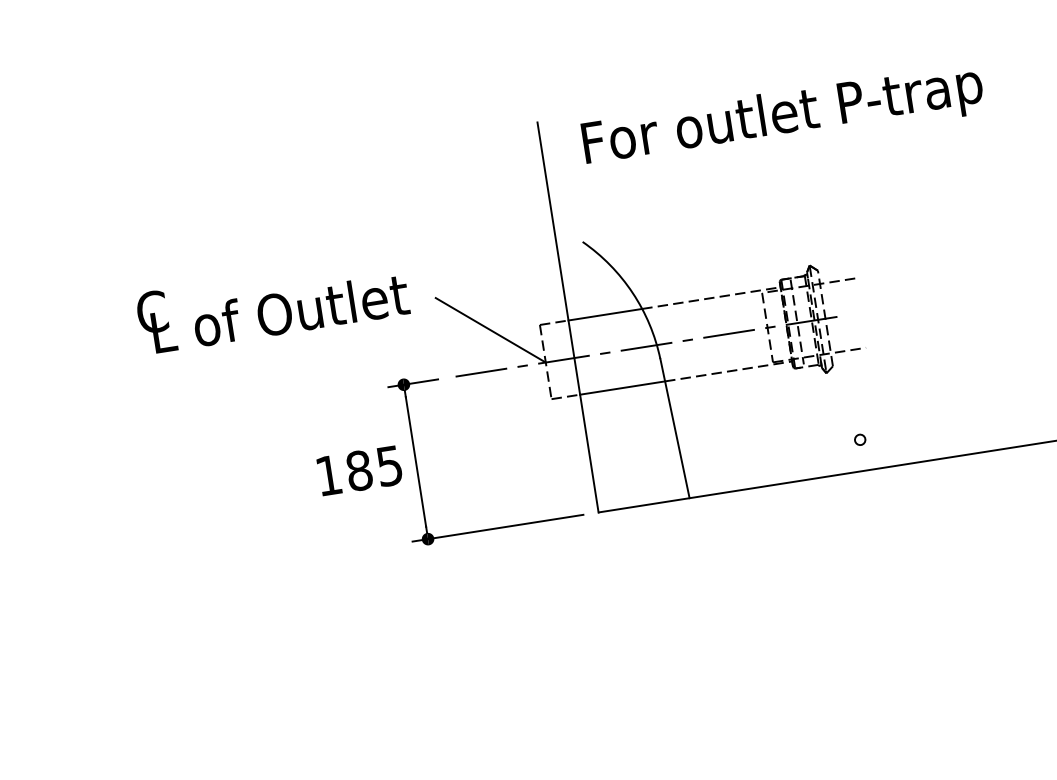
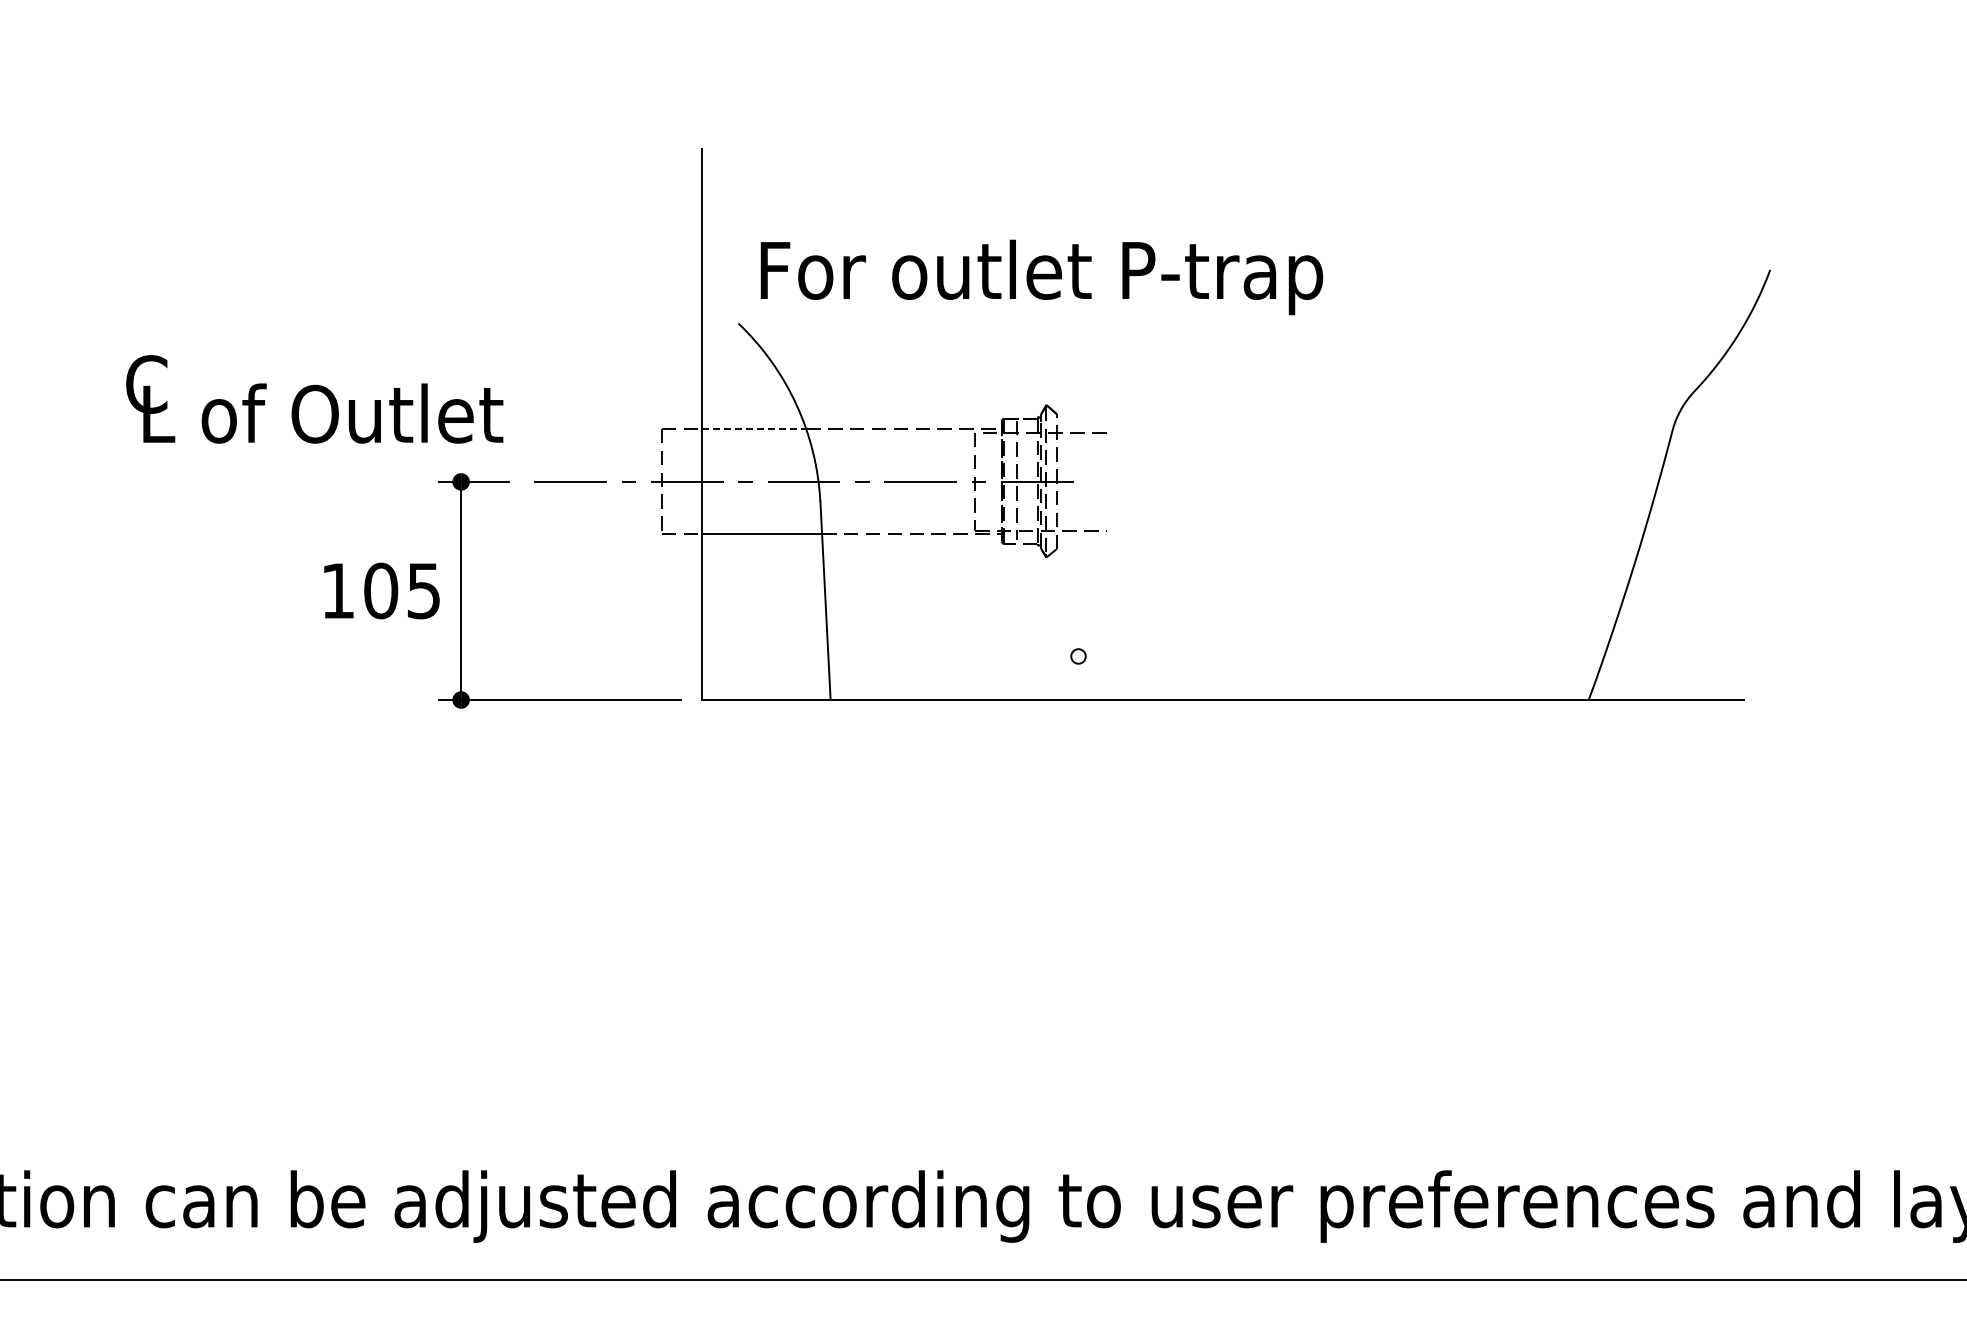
text: (782, 117) -> (1041, 277), moved
text: (272, 304) -> (314, 399), moved
line: (605, 314) -> (754, 428), solid -> dashed
line: (490, 330) -> (592, 425), removed
text: (359, 471) -> (381, 591), 185 -> 105

